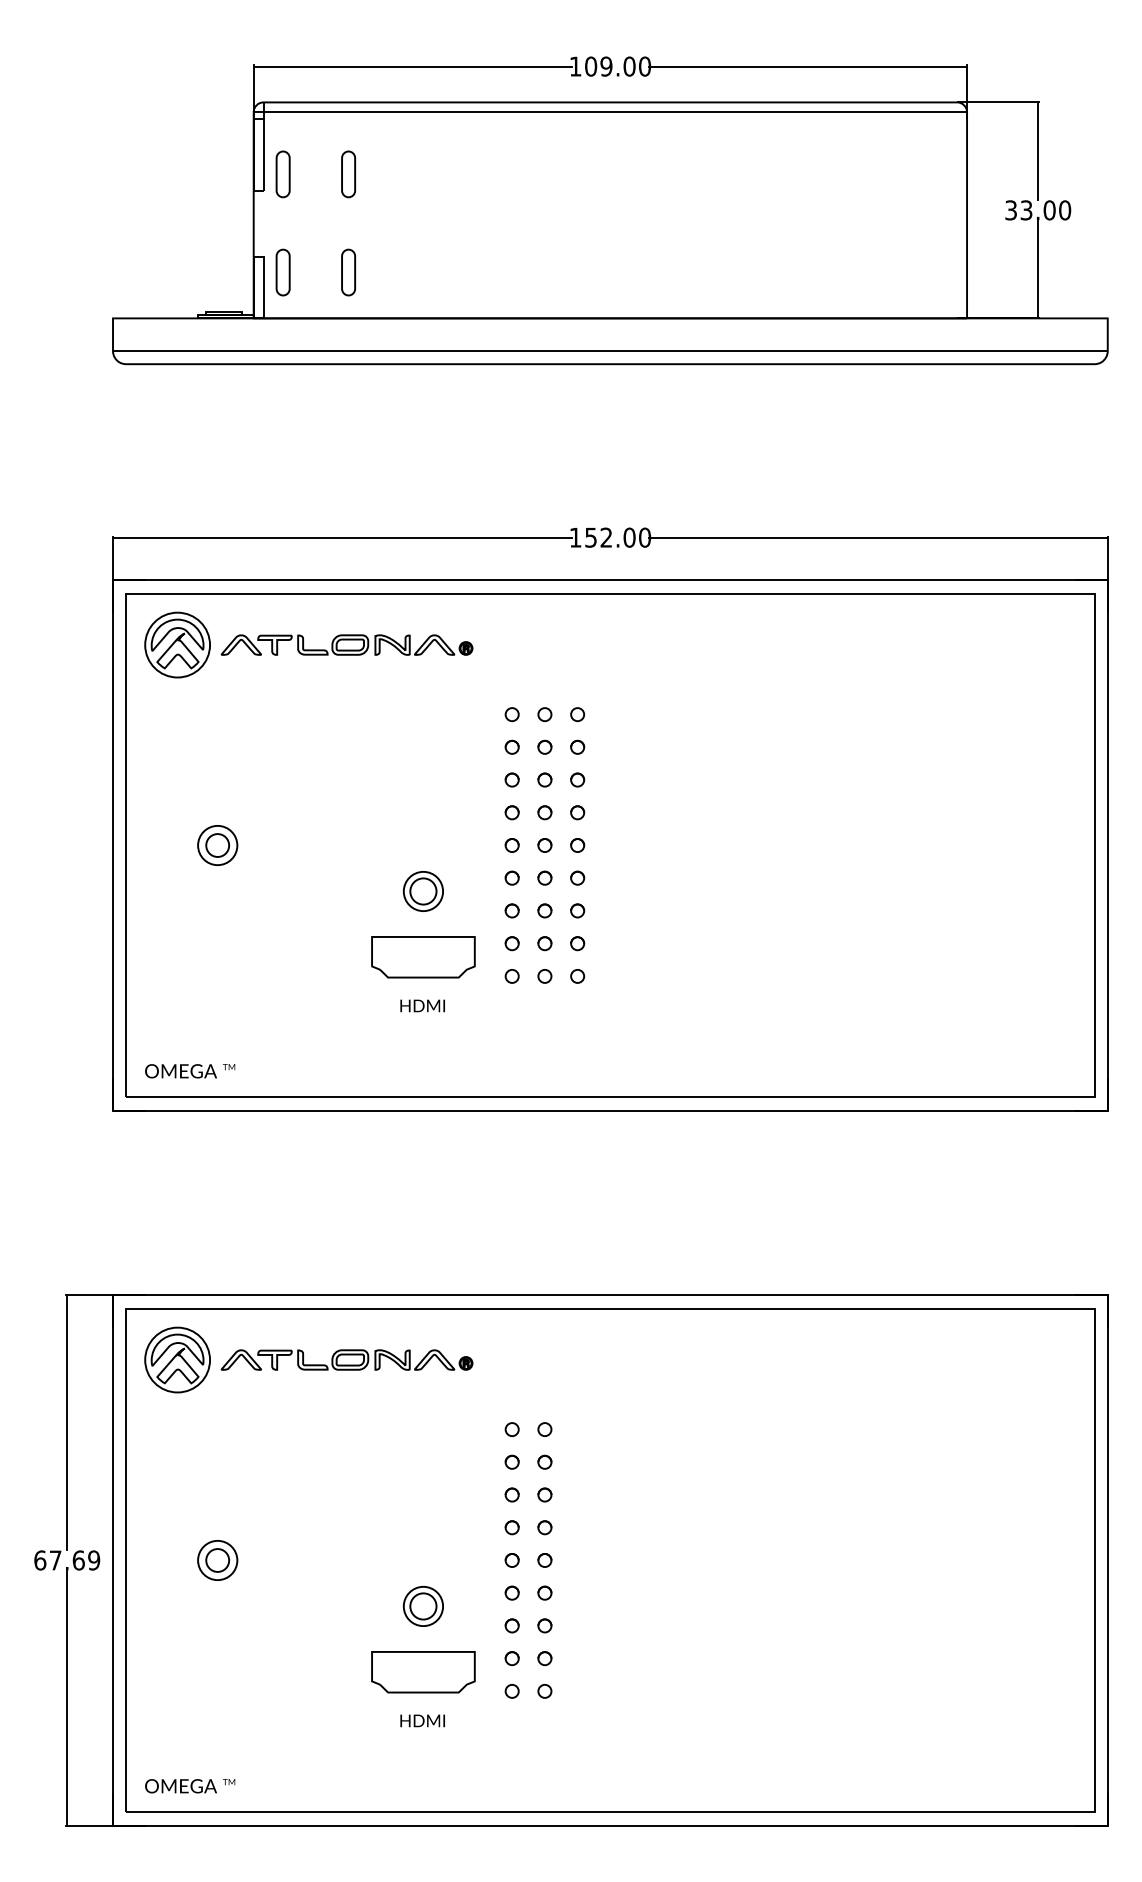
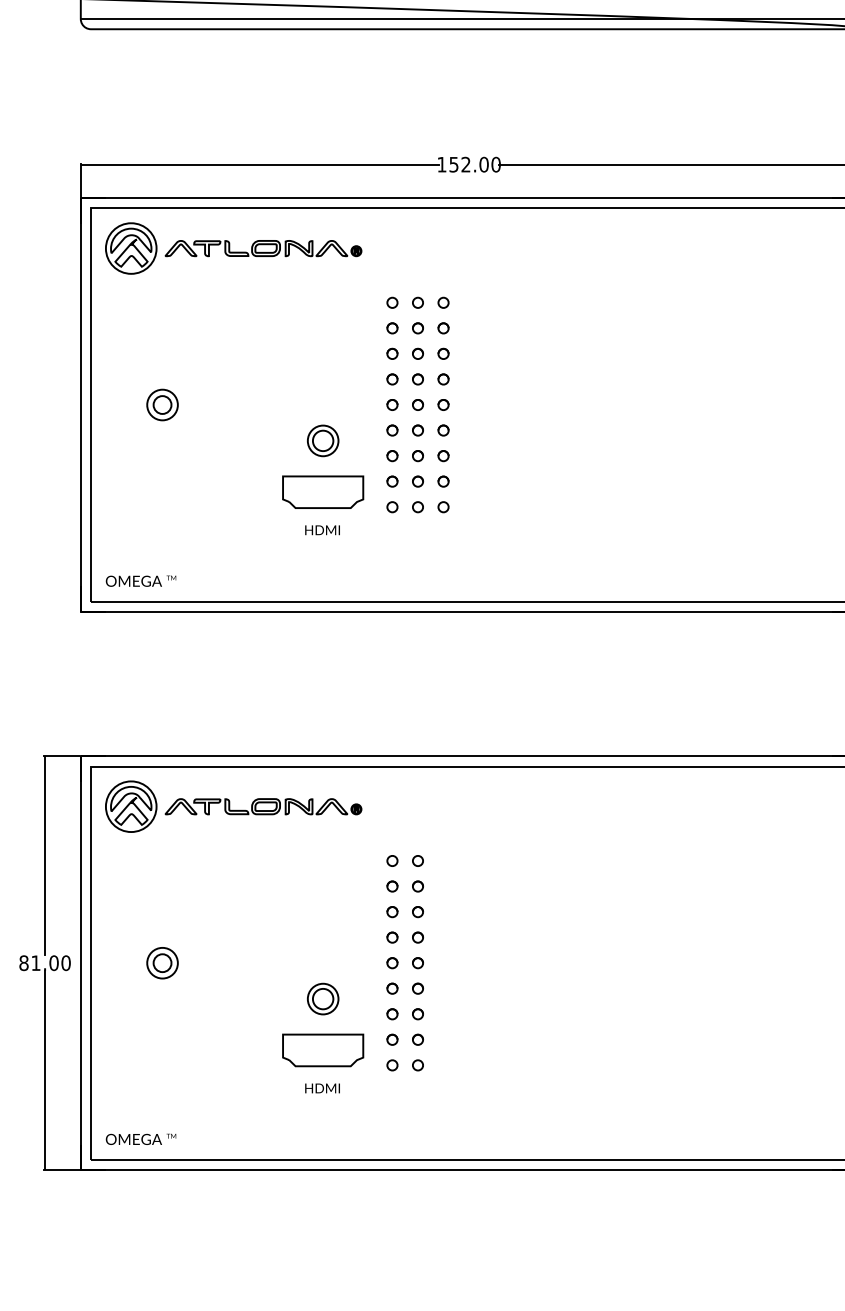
text: (67, 1560) -> (45, 963), 67.69 -> 81.00

